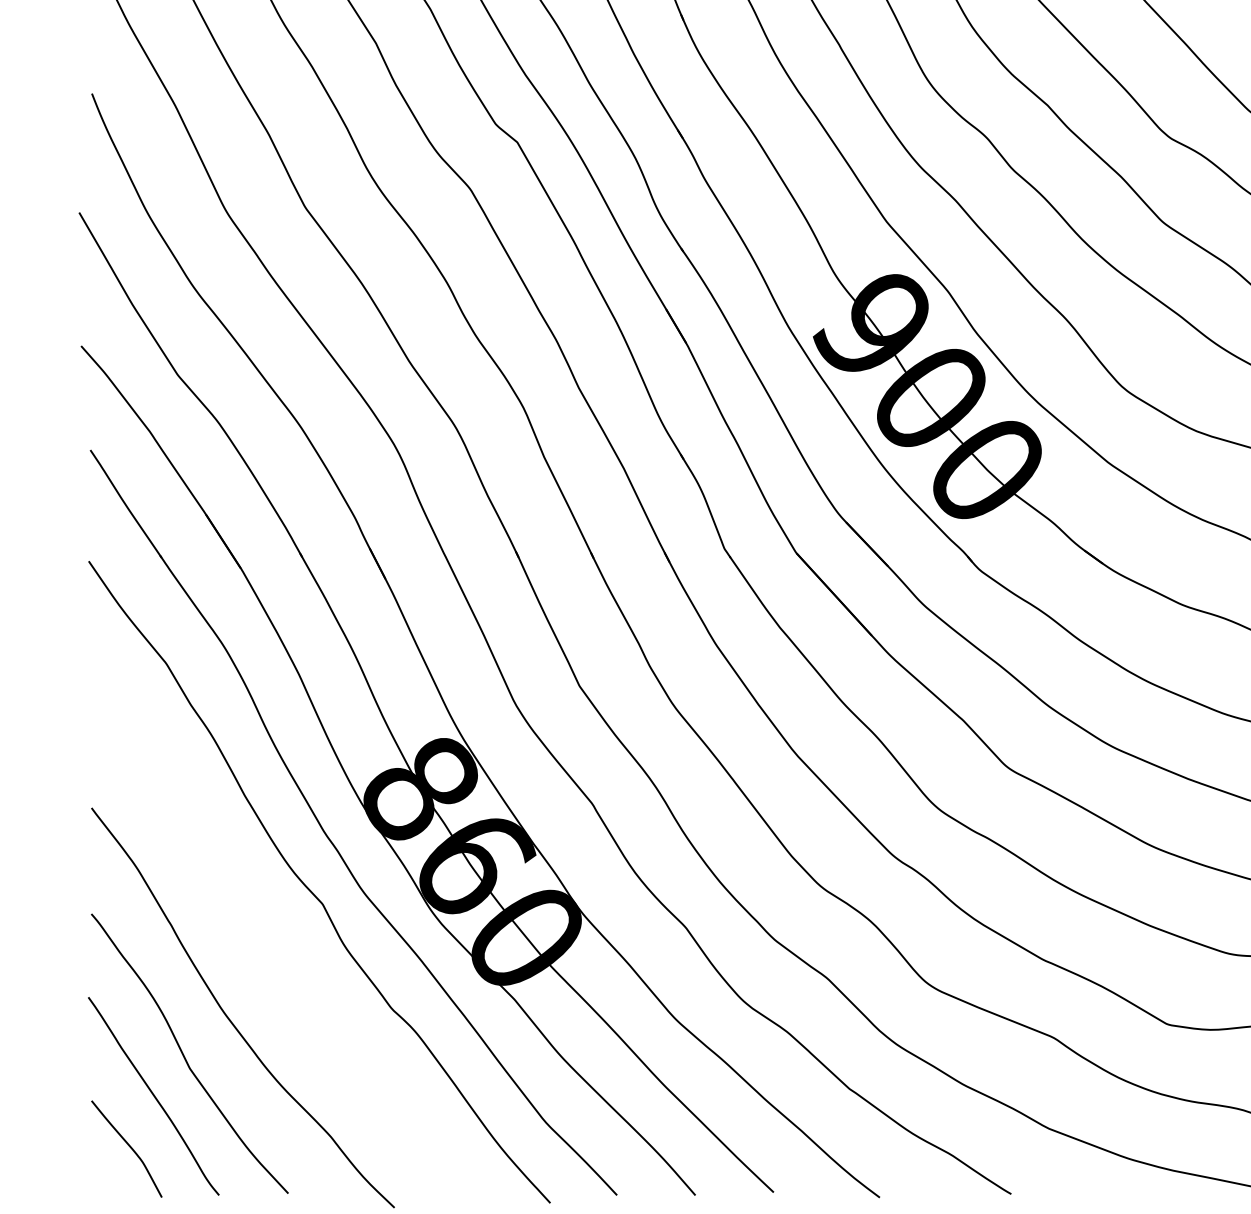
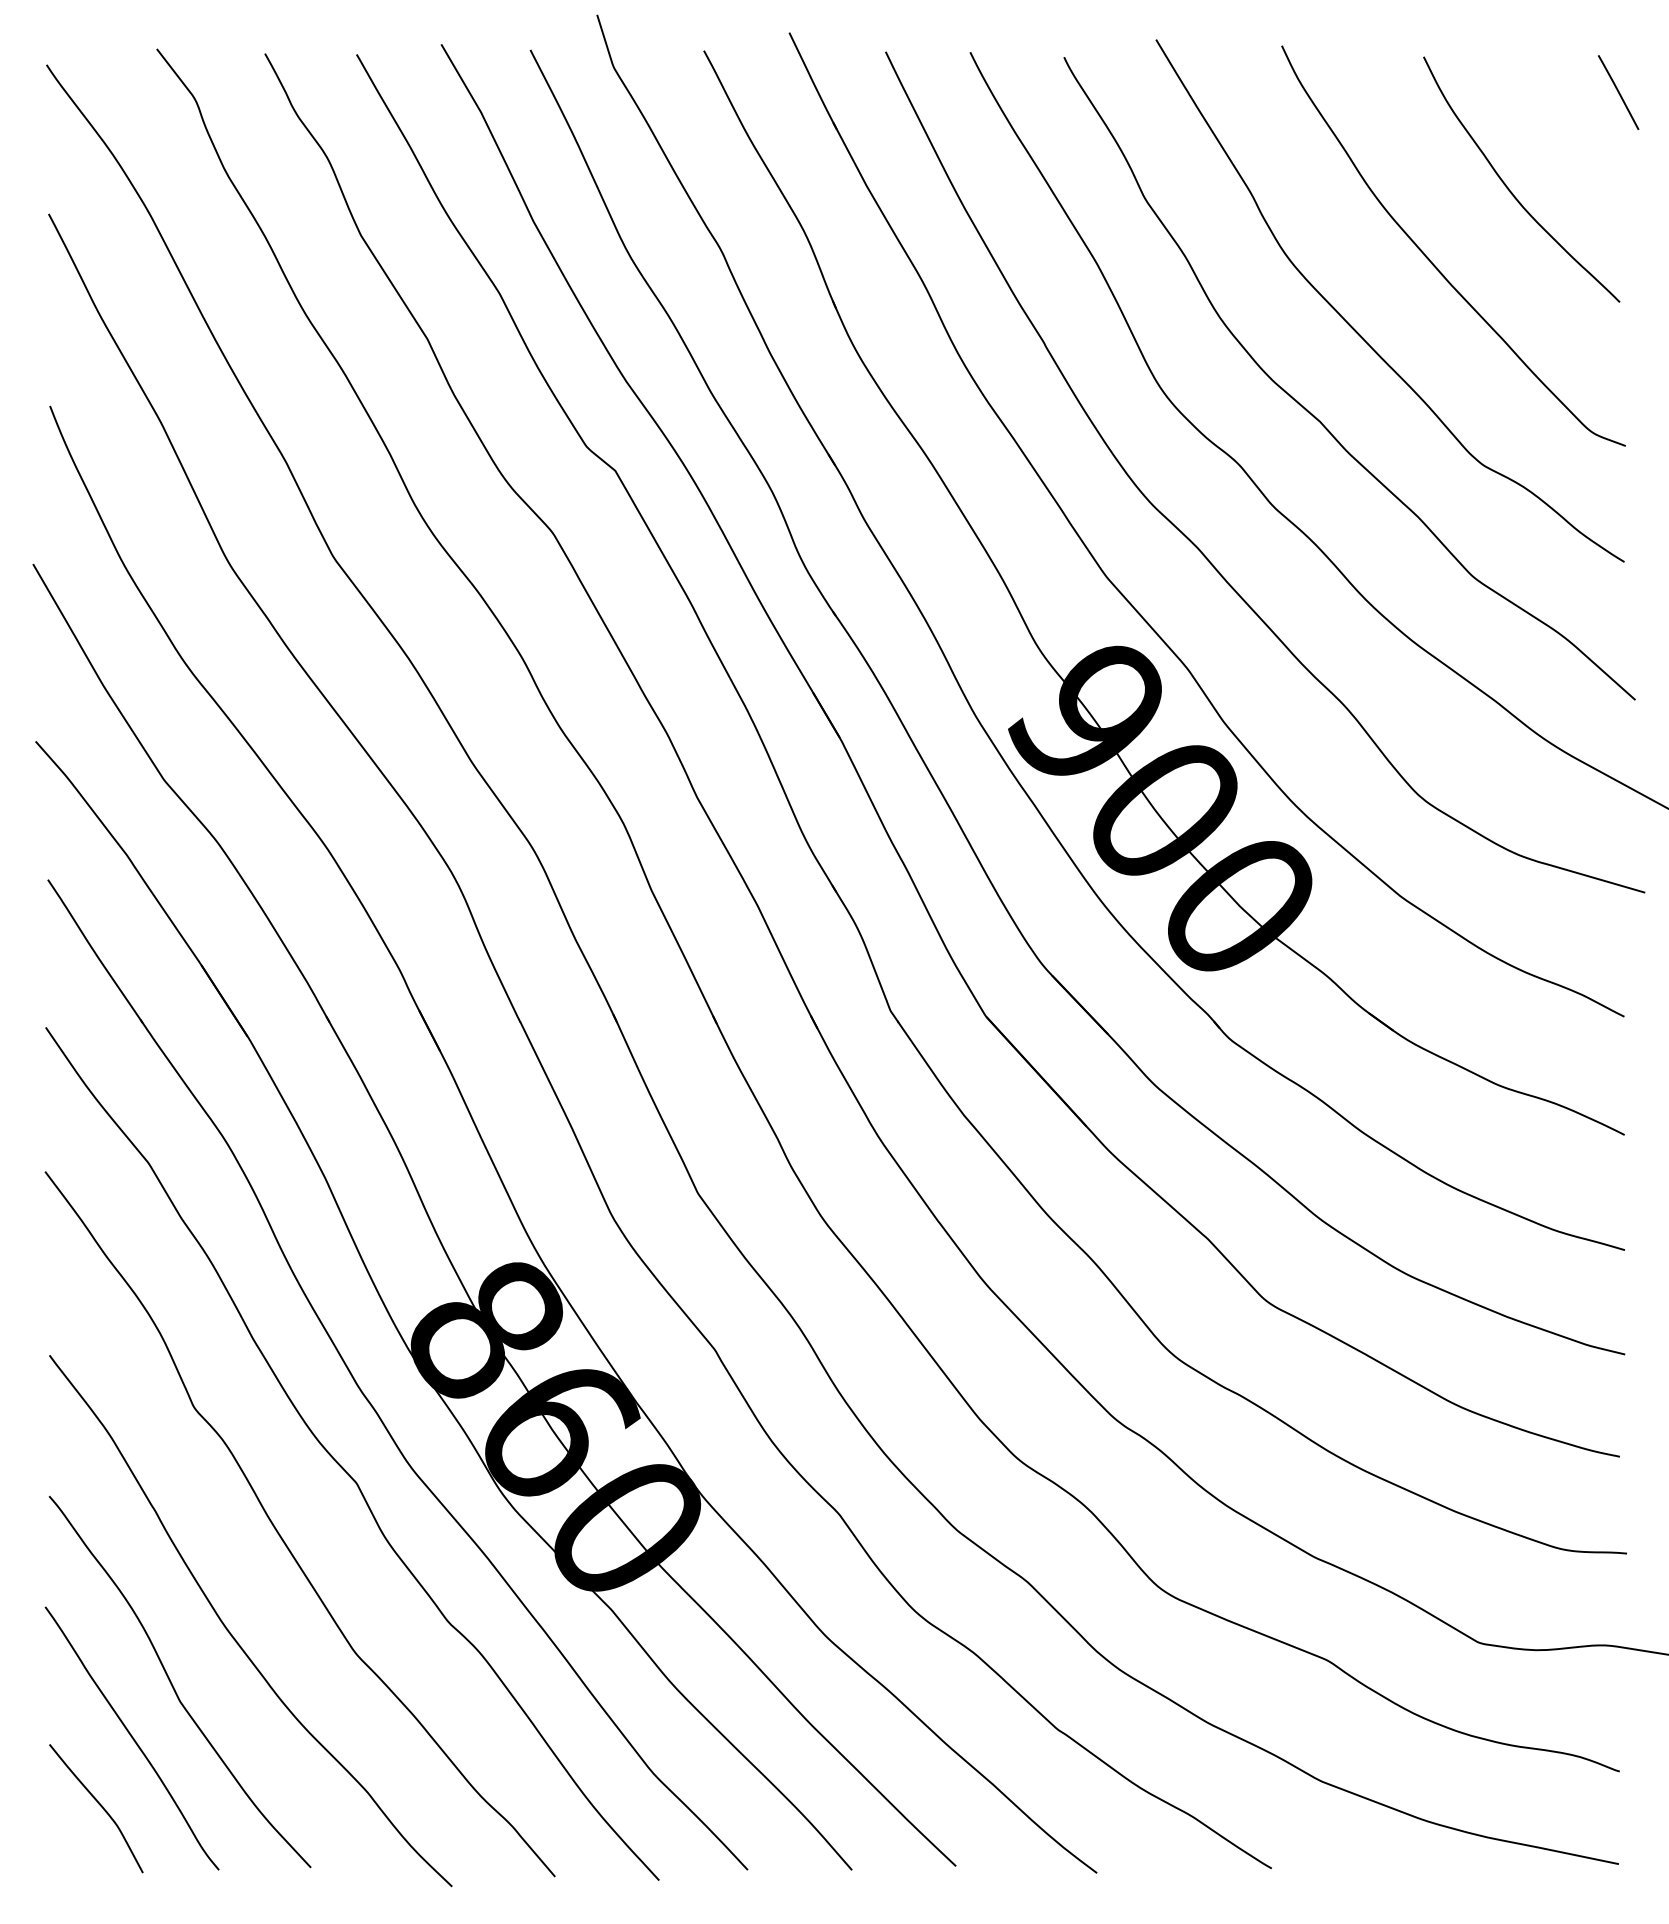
curve: (266, 945) -> (282, 1537), added

